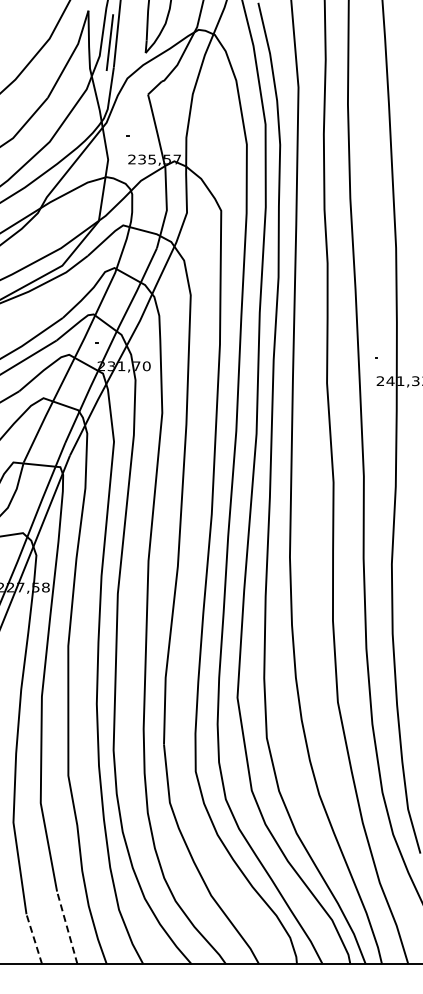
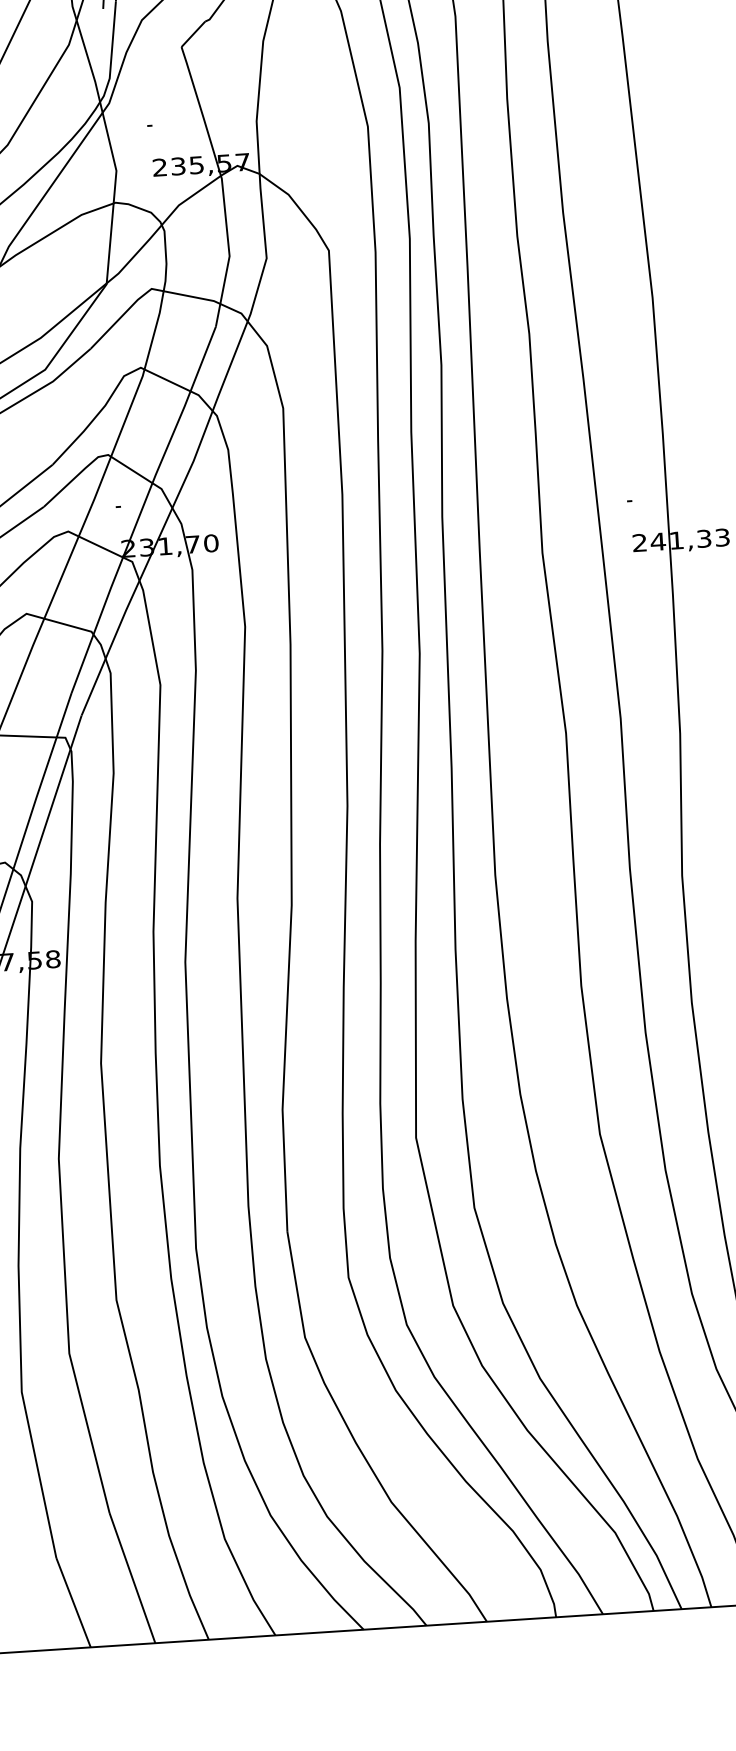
line: (67, 927) -> (132, 1577), dashed -> solid
line: (34, 938) -> (73, 1601), dashed -> solid

